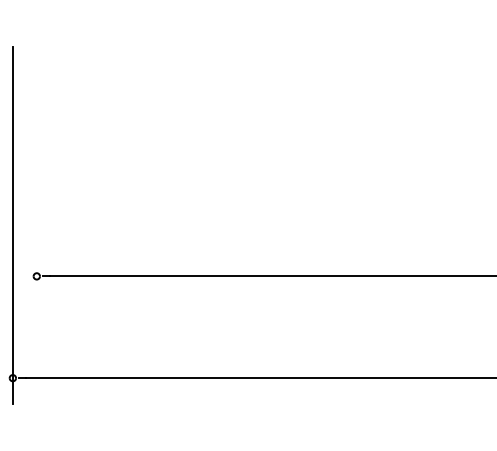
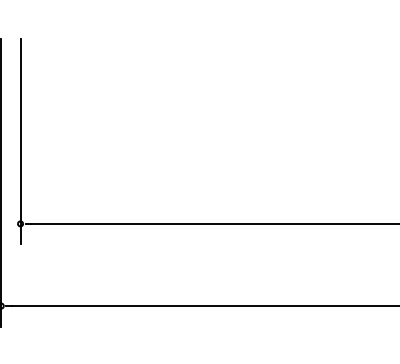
line: (36, 174) -> (20, 141), added

